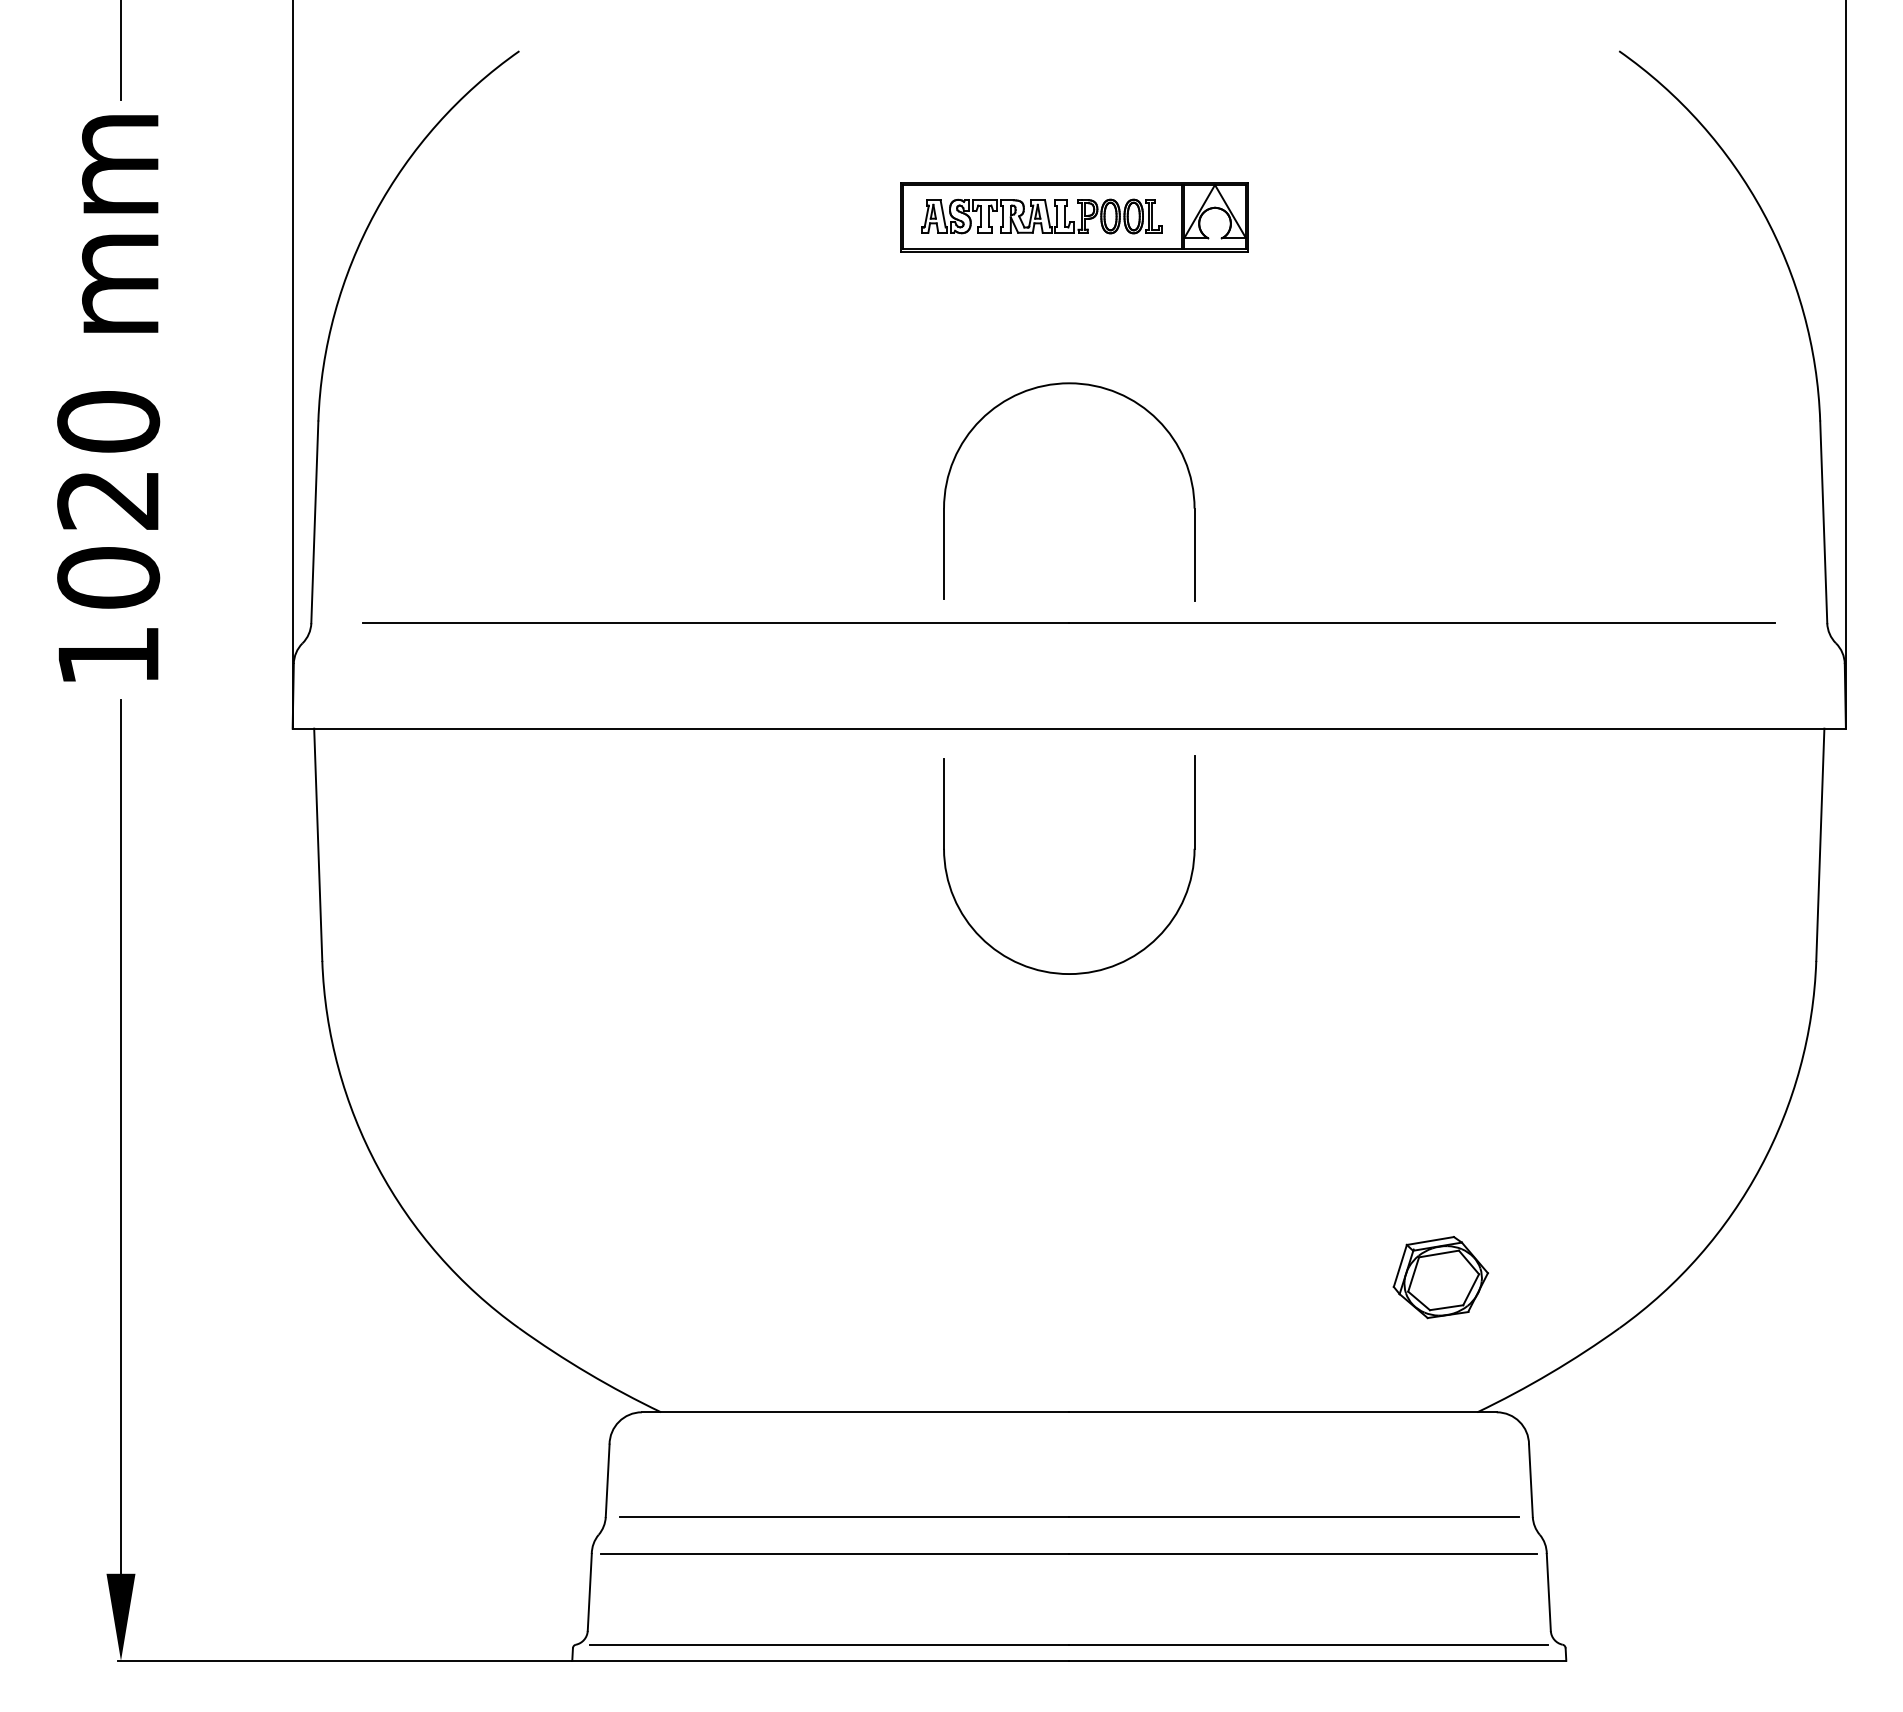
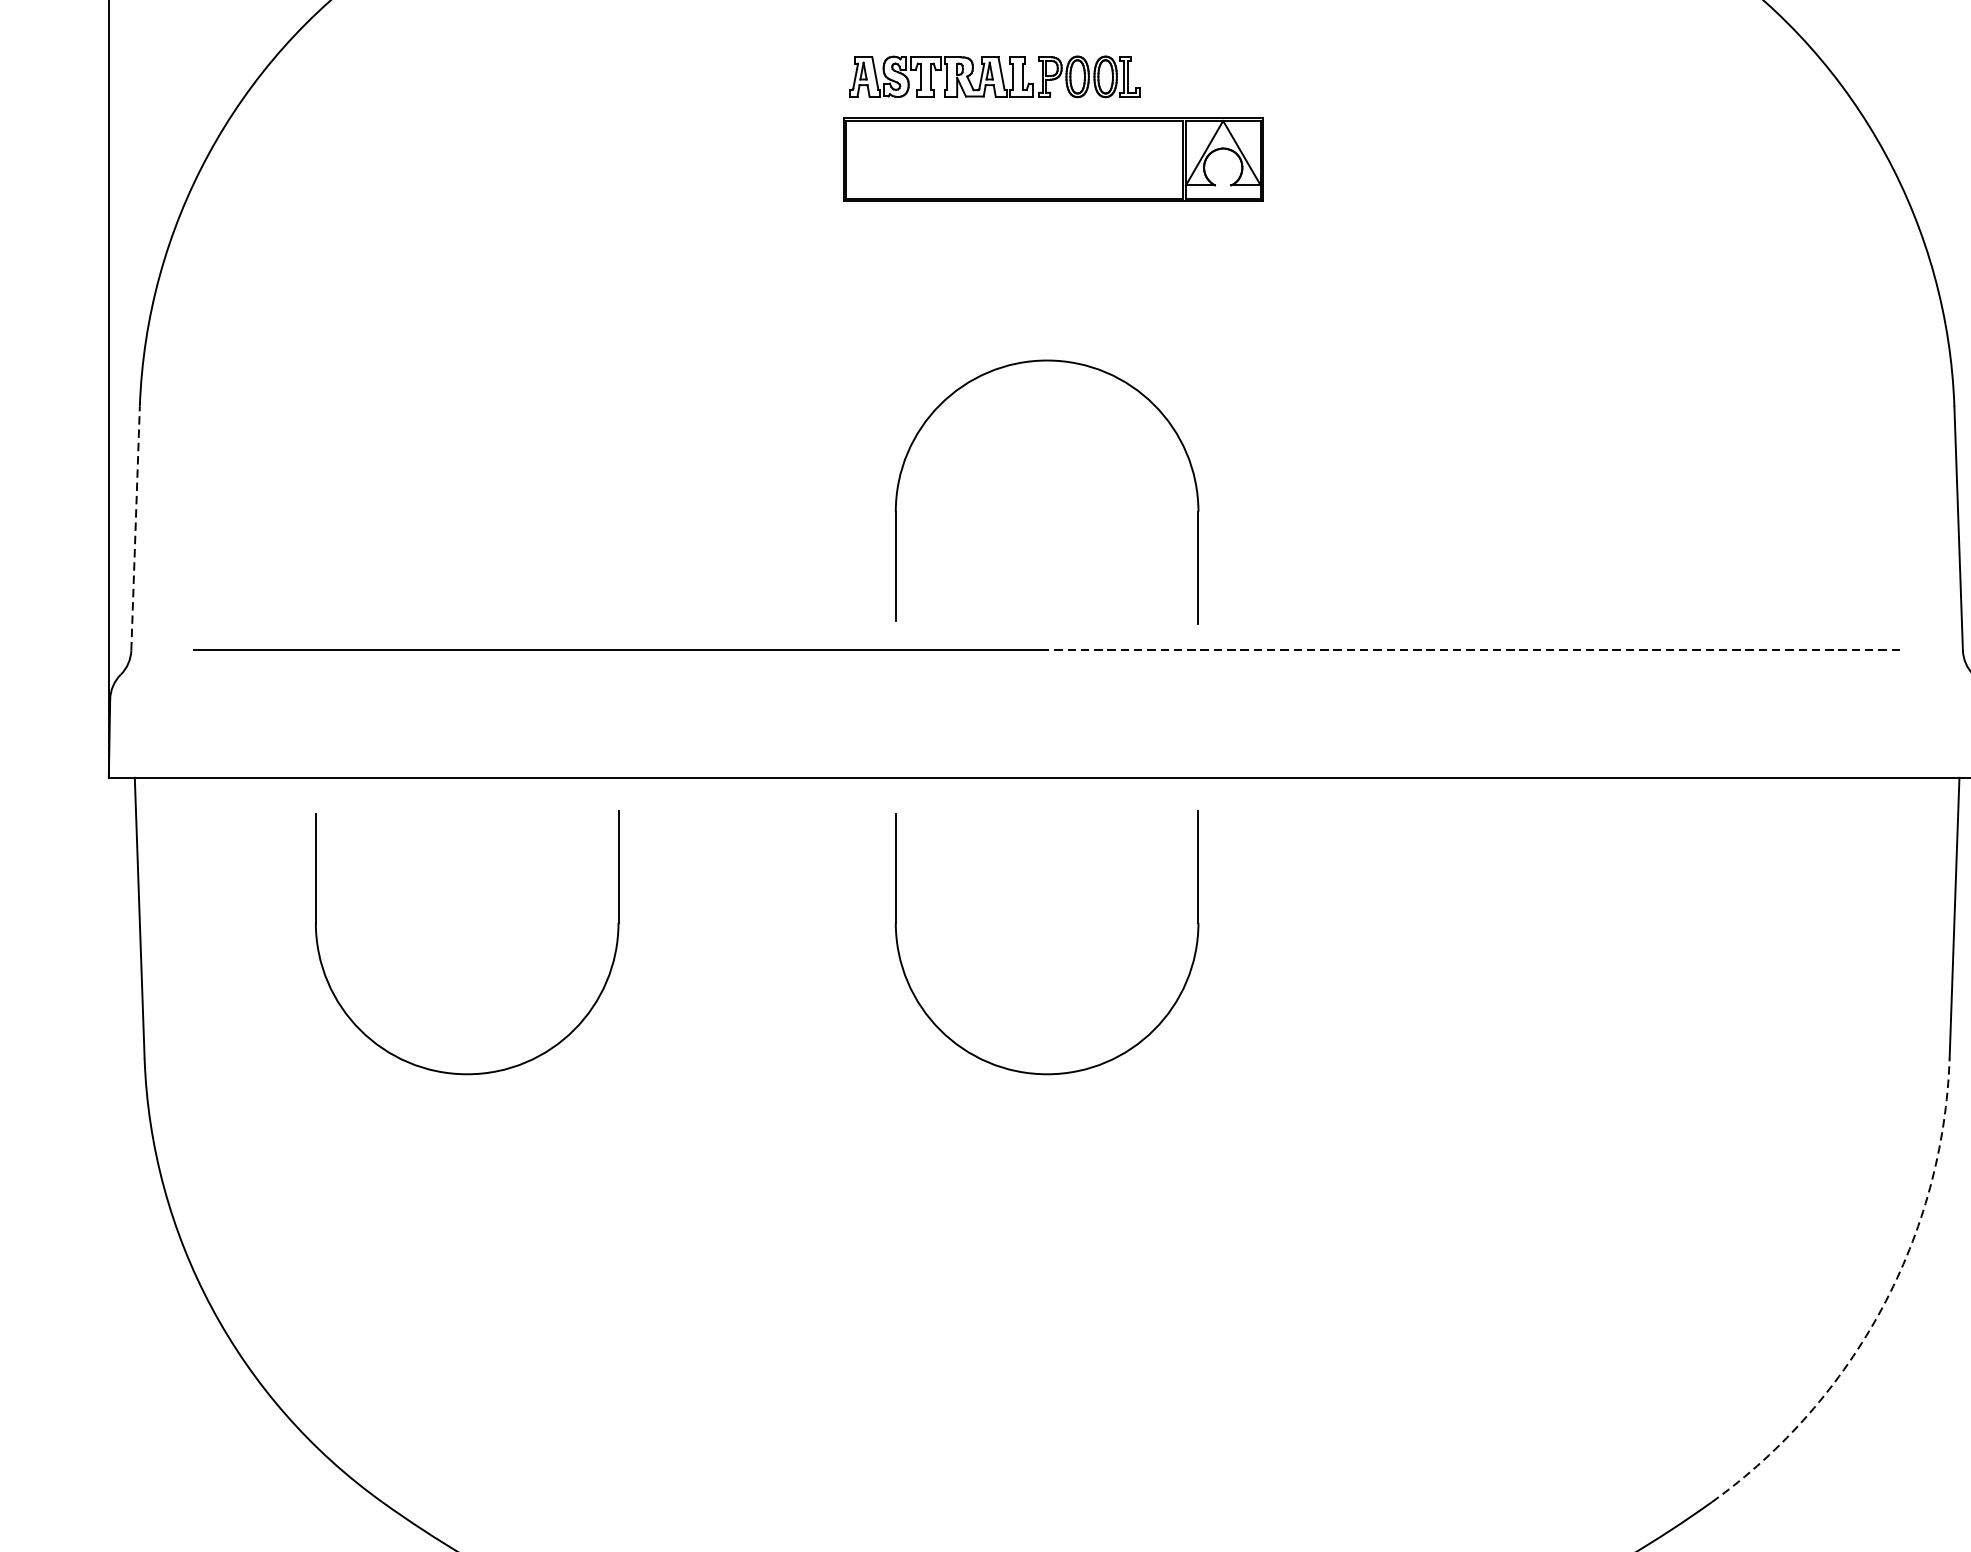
part: (1041, 216) -> (994, 76), moved
line: (314, 522) -> (135, 528), solid -> dashed
line: (1422, 623) -> (1473, 650), solid -> dashed
part: (581, 972) -> (457, 1072), added
arc: (1760, 1167) -> (1882, 1307), solid -> dashed
part: (1440, 1277) -> (1495, 1440), removed

